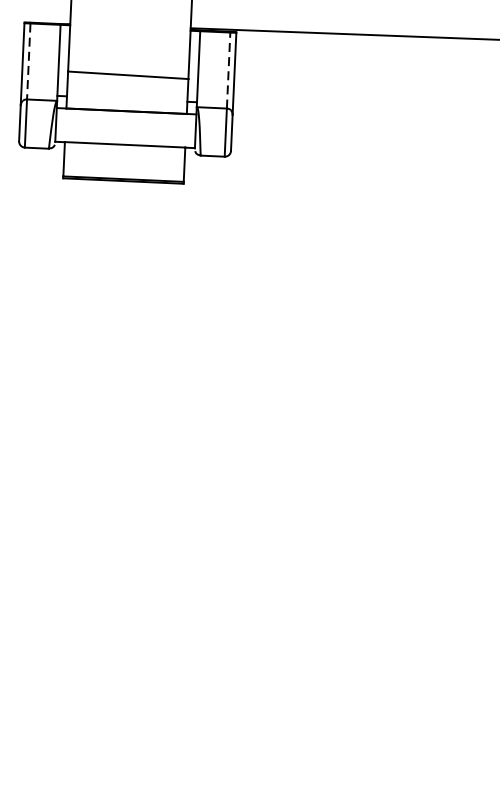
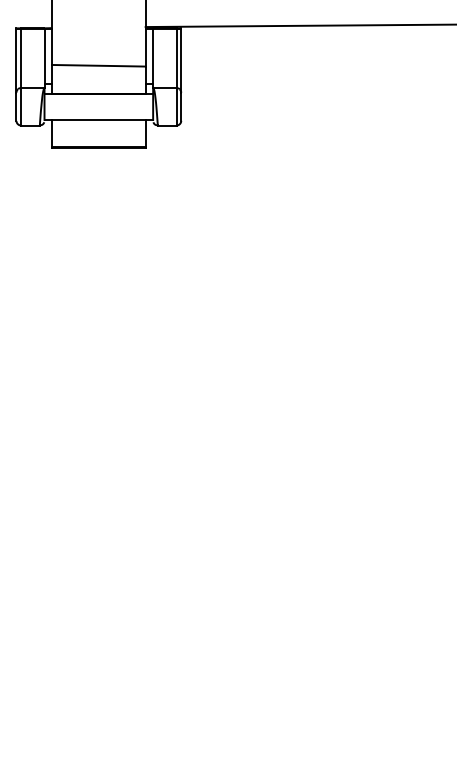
line: (29, 61) -> (21, 58), dashed -> solid
line: (228, 70) -> (176, 58), dashed -> solid

